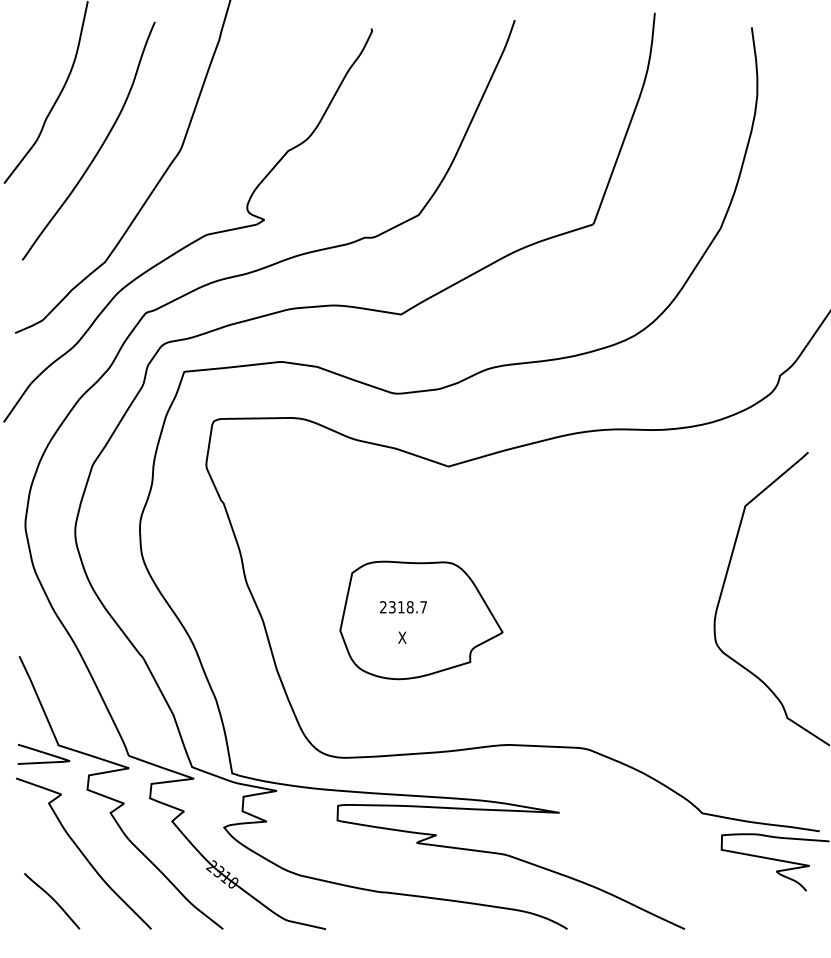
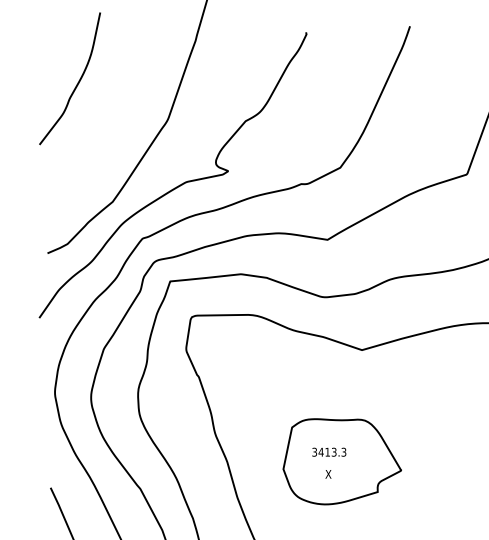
curve: (99, 147) -> (108, 118), removed
text: (403, 607) -> (329, 452), 2318.7 -> 3413.3

